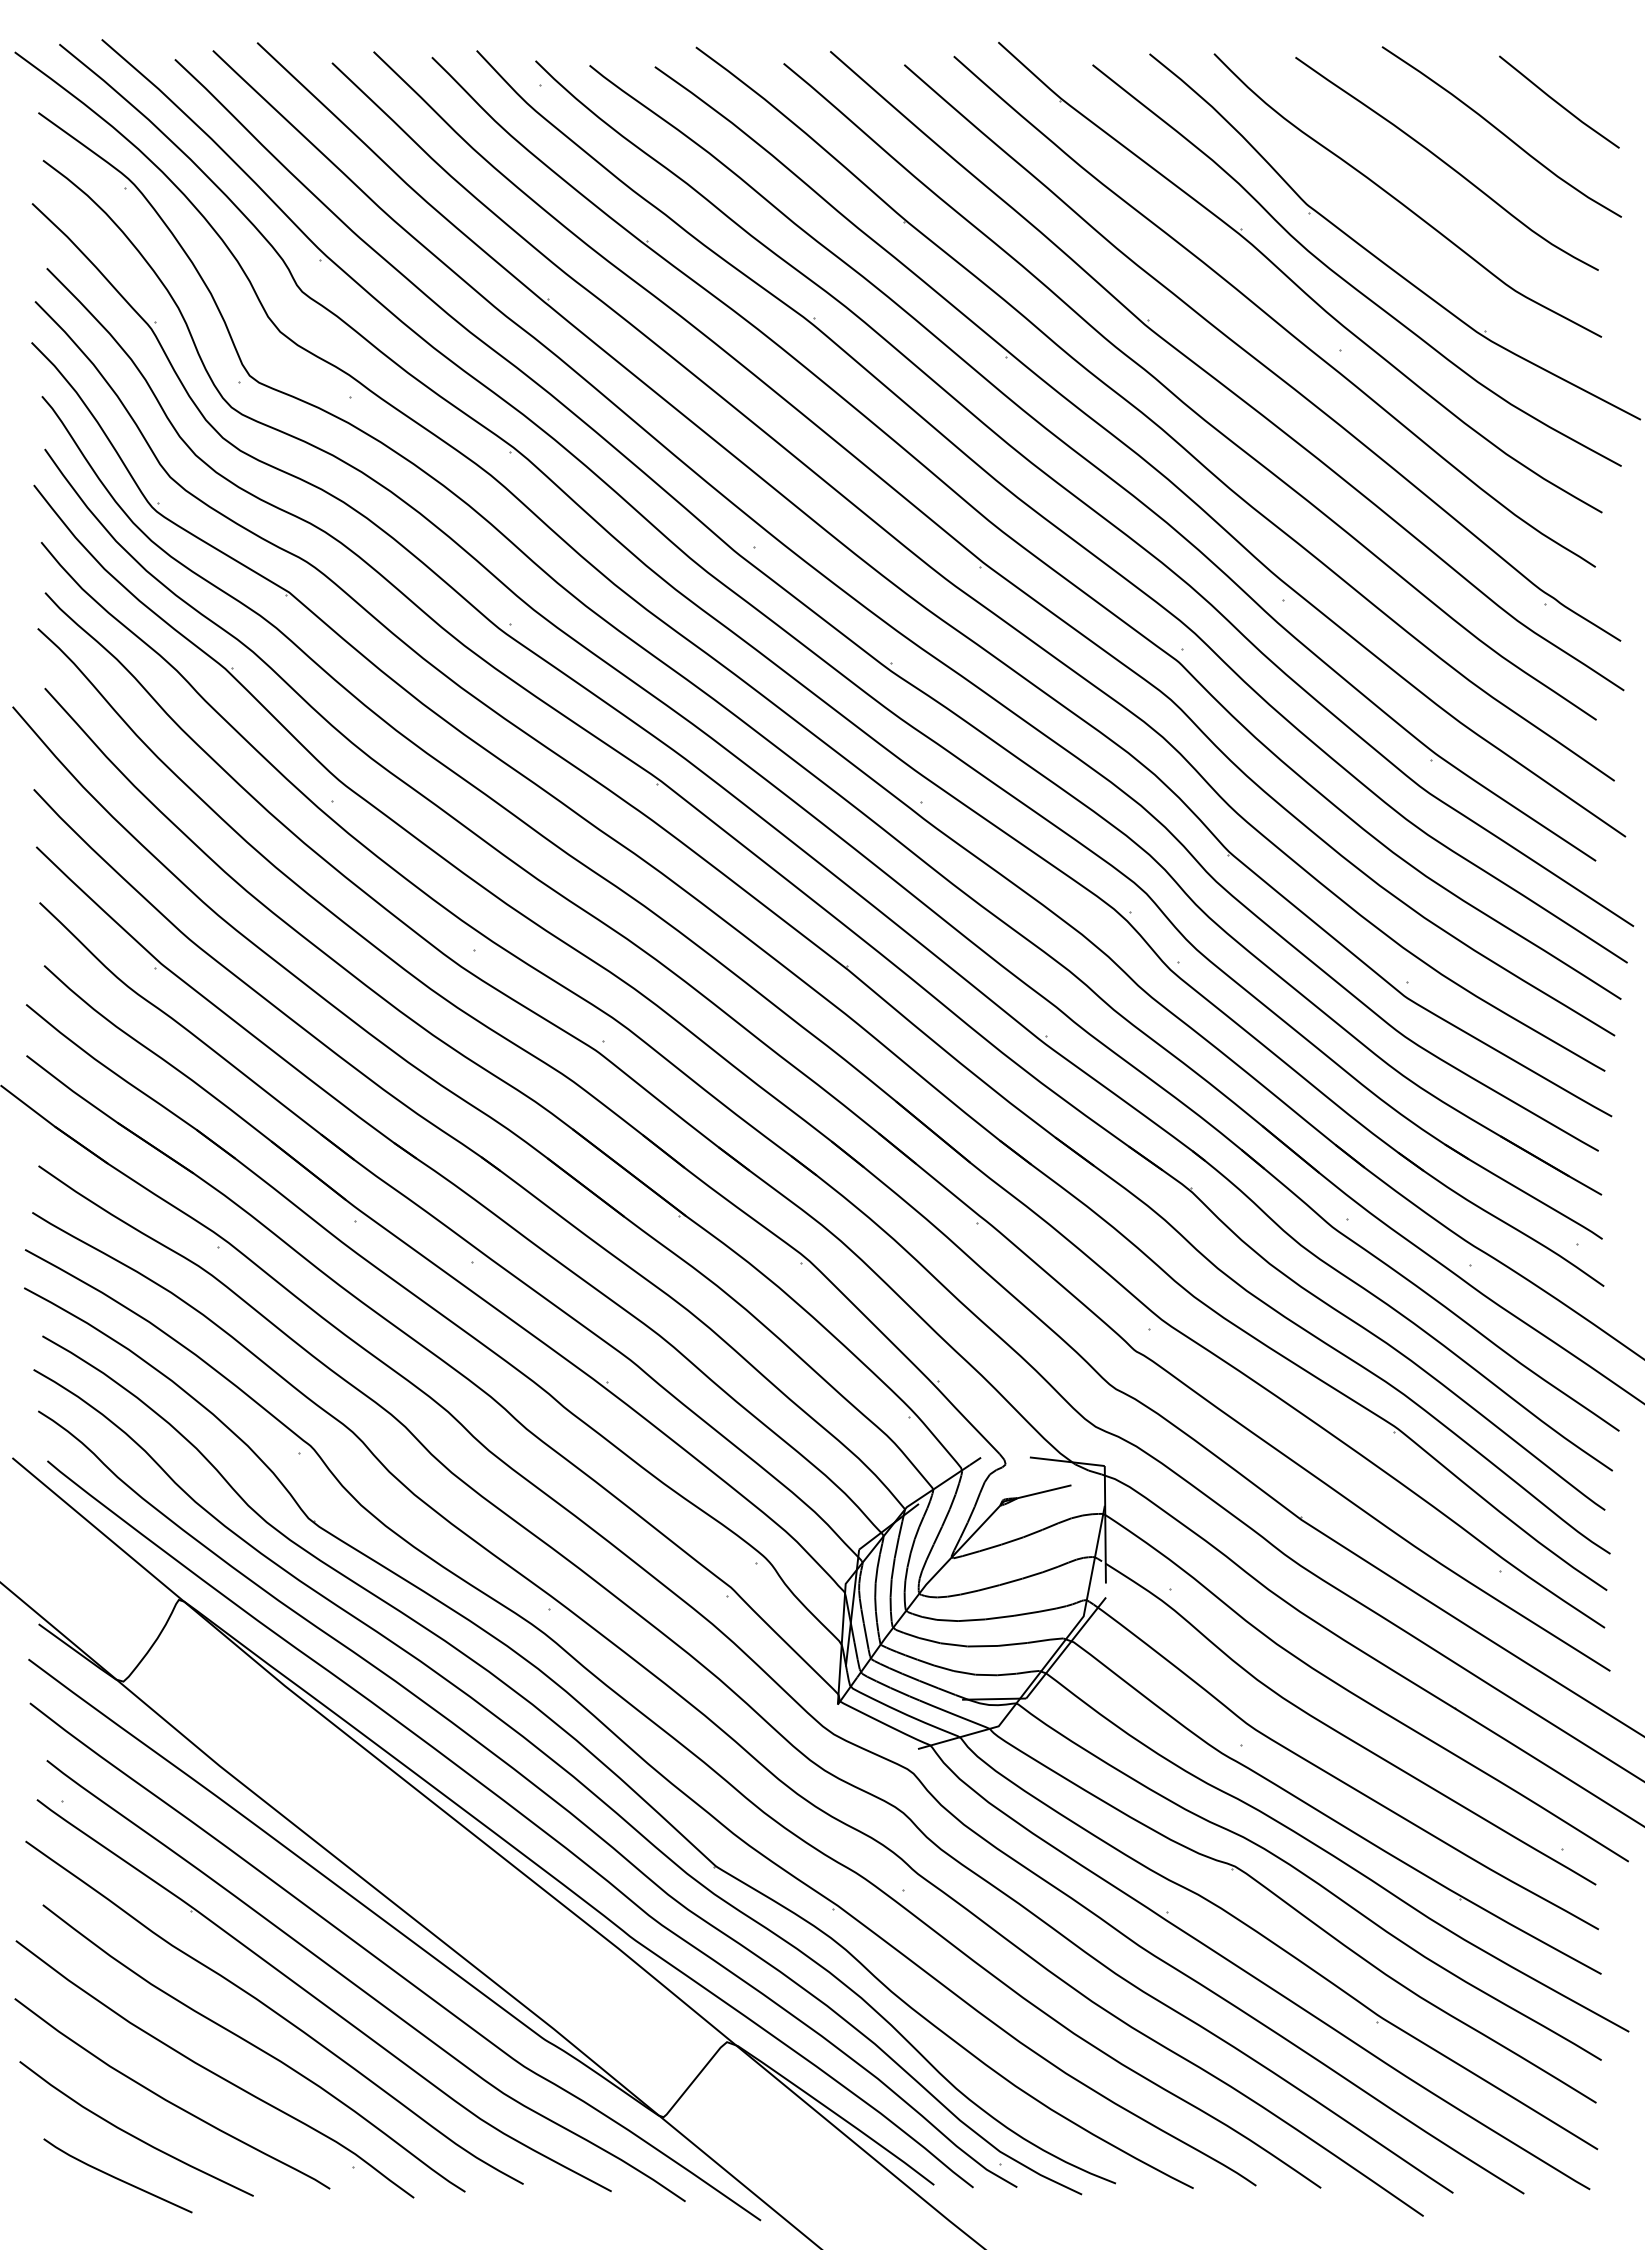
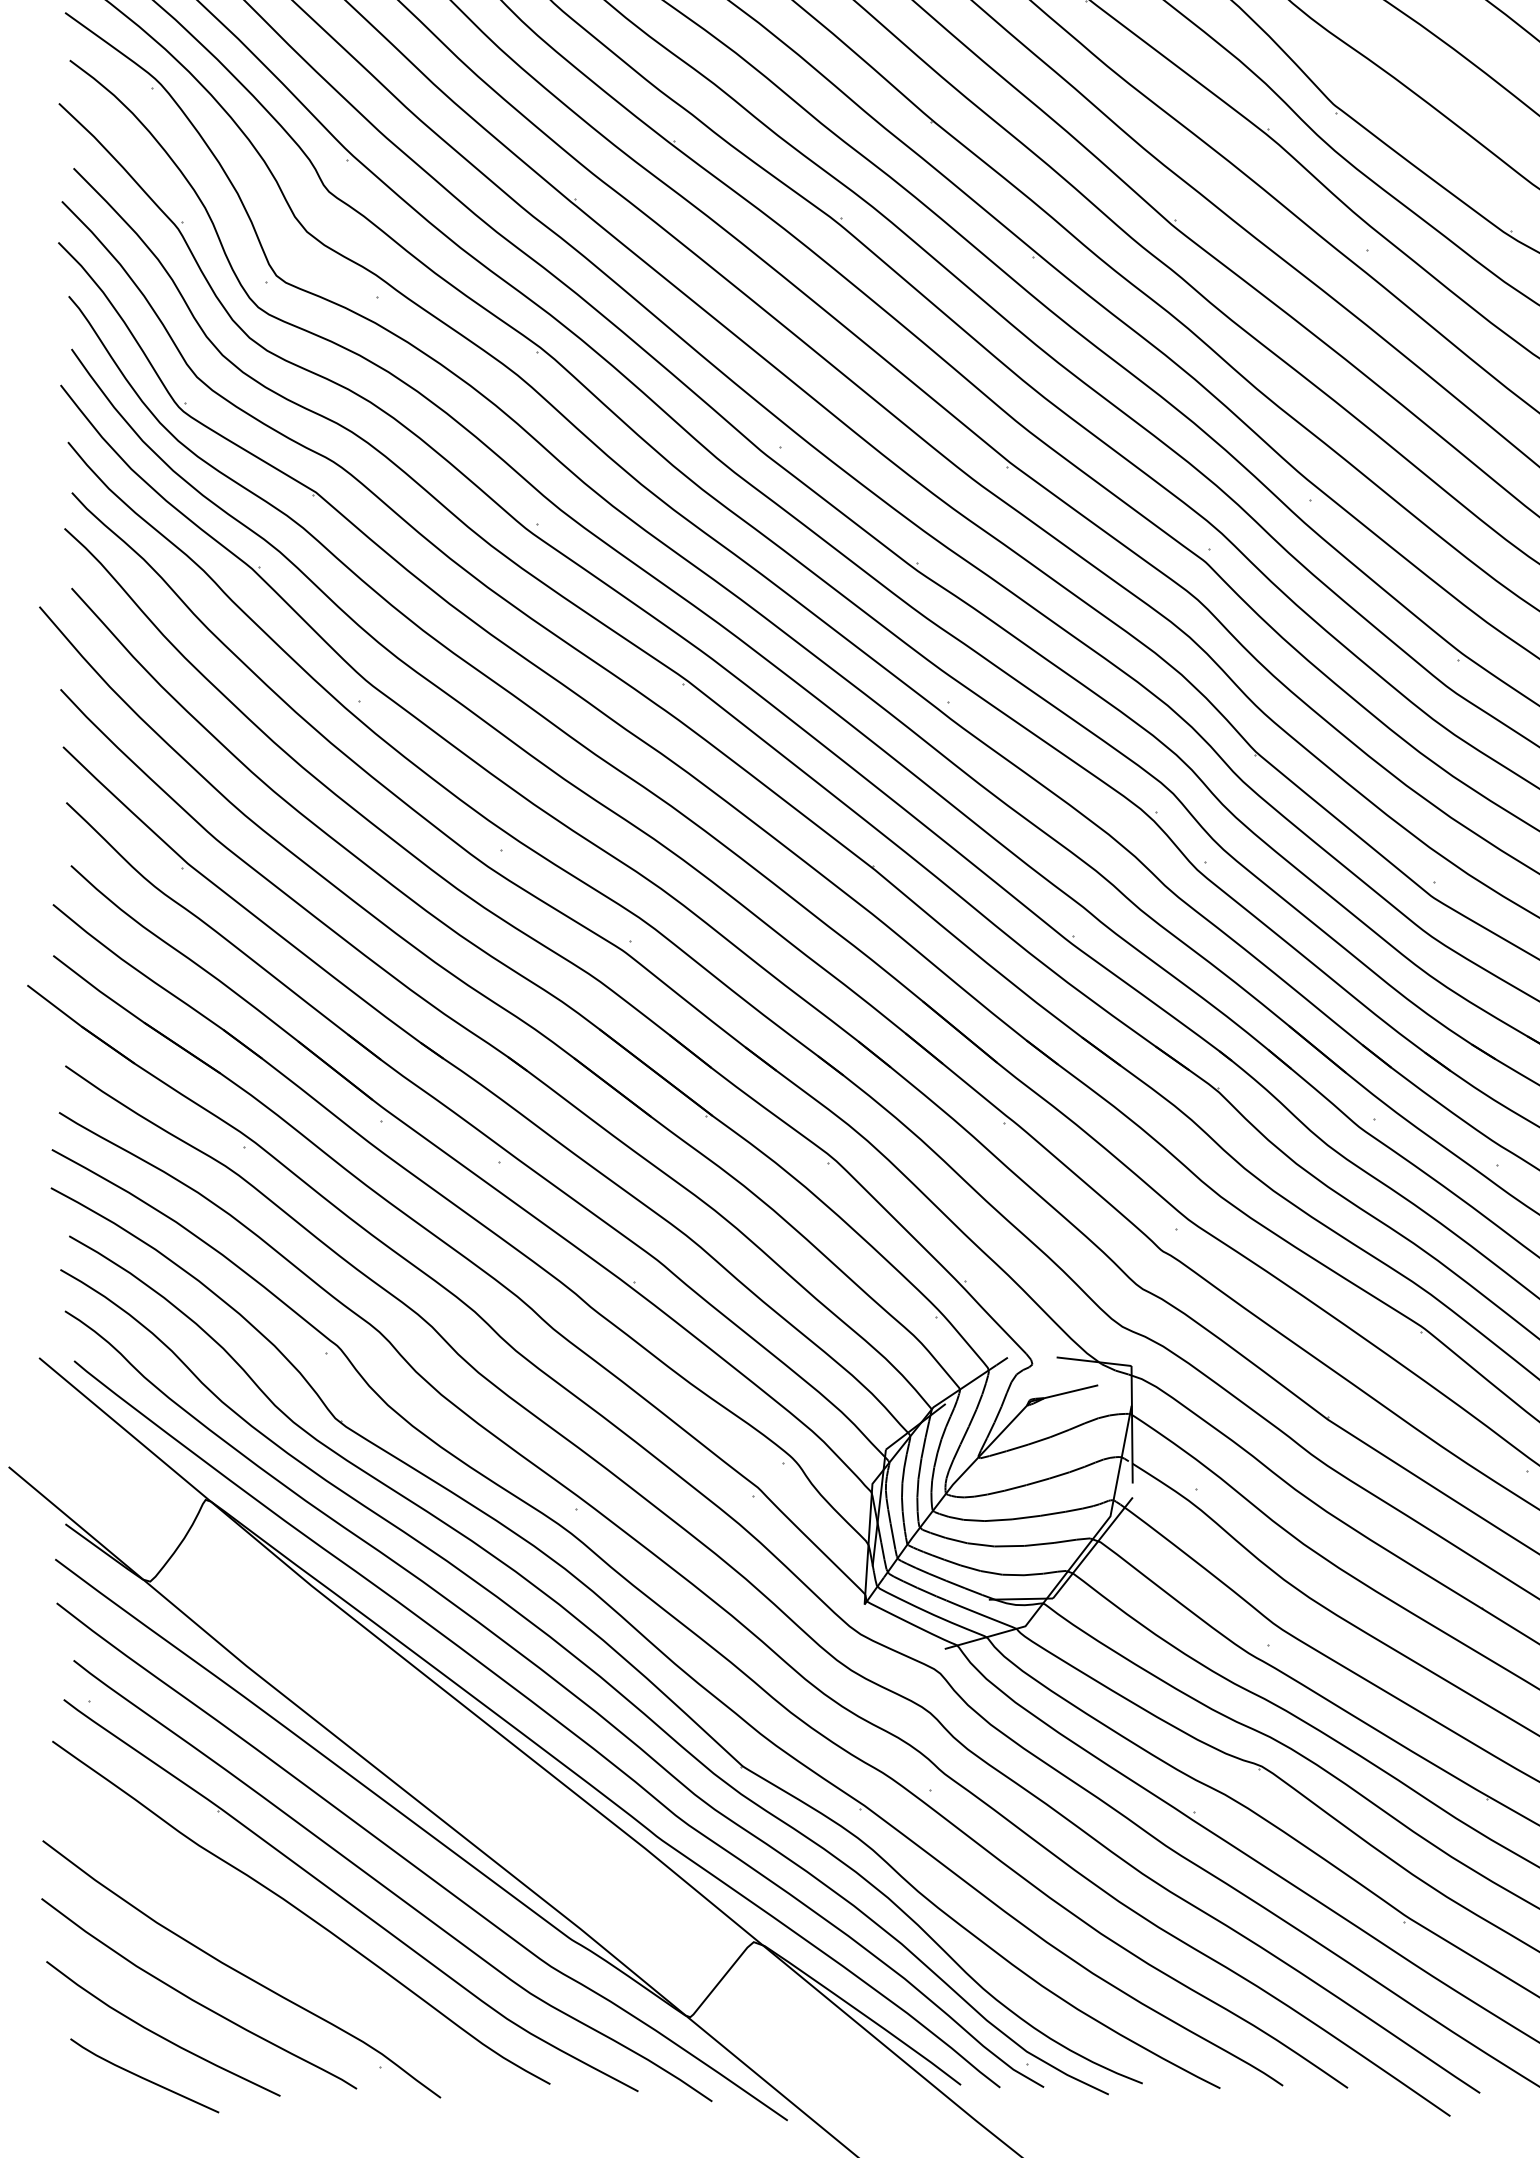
curve: (253, 2046) -> (280, 1946), removed

